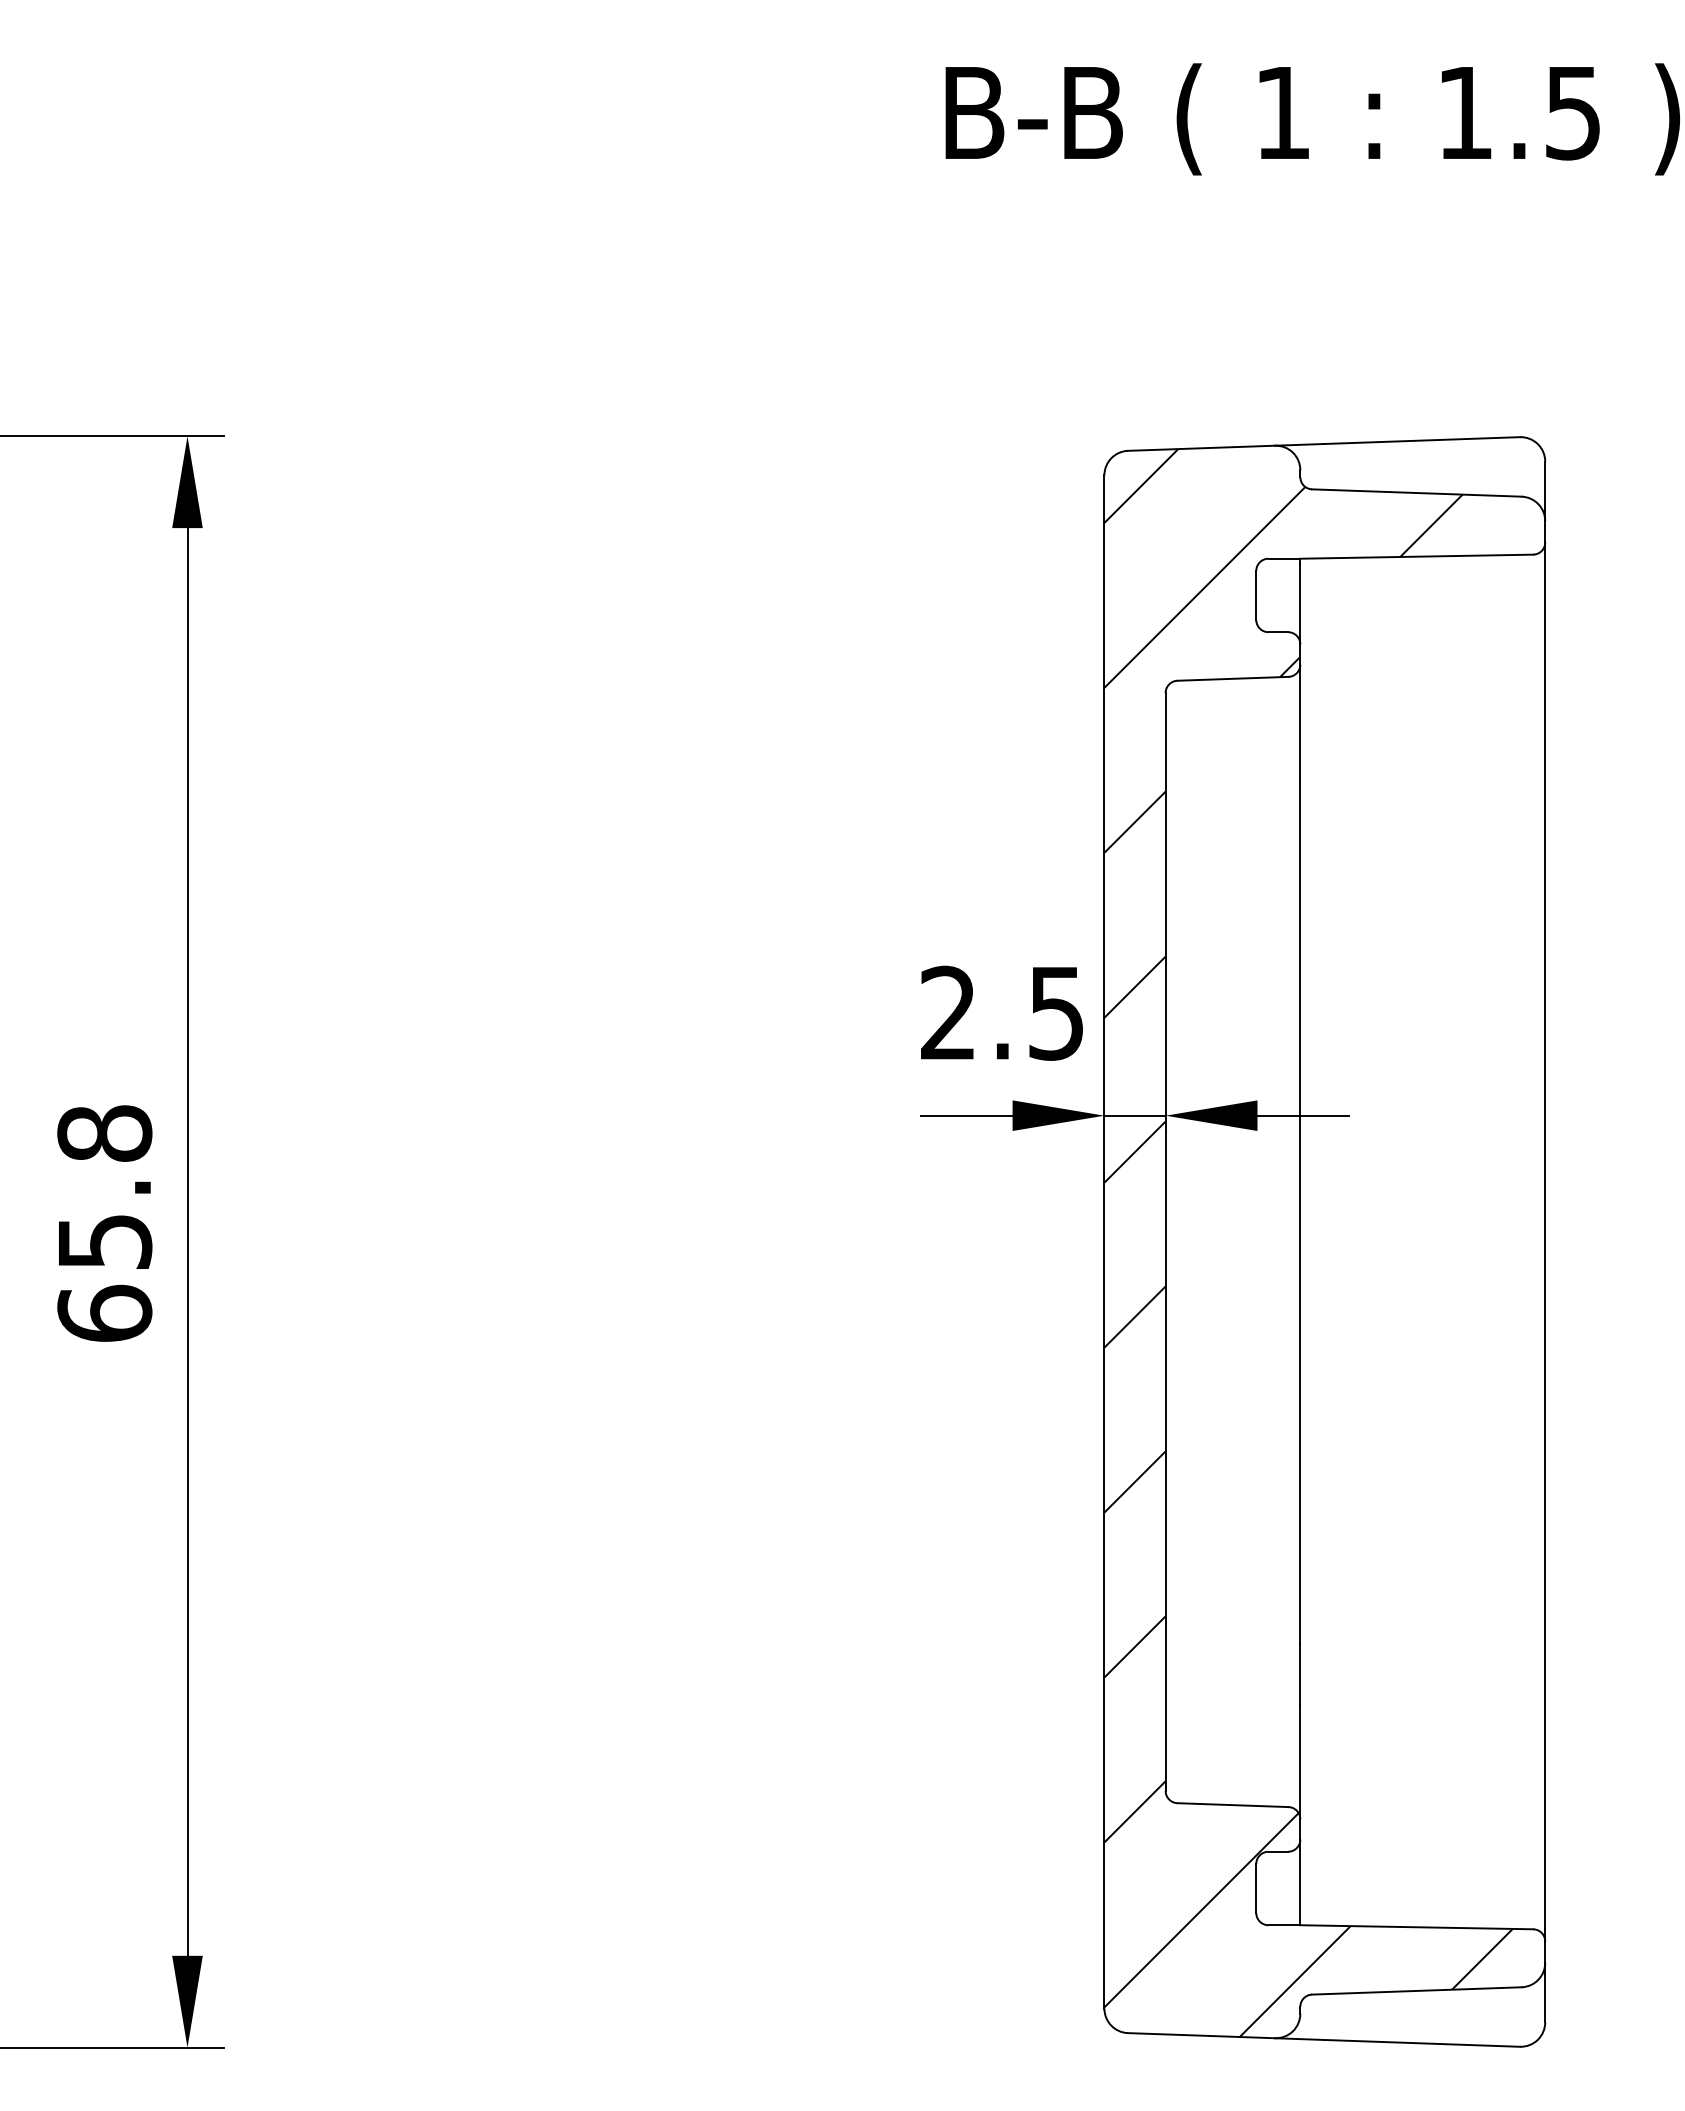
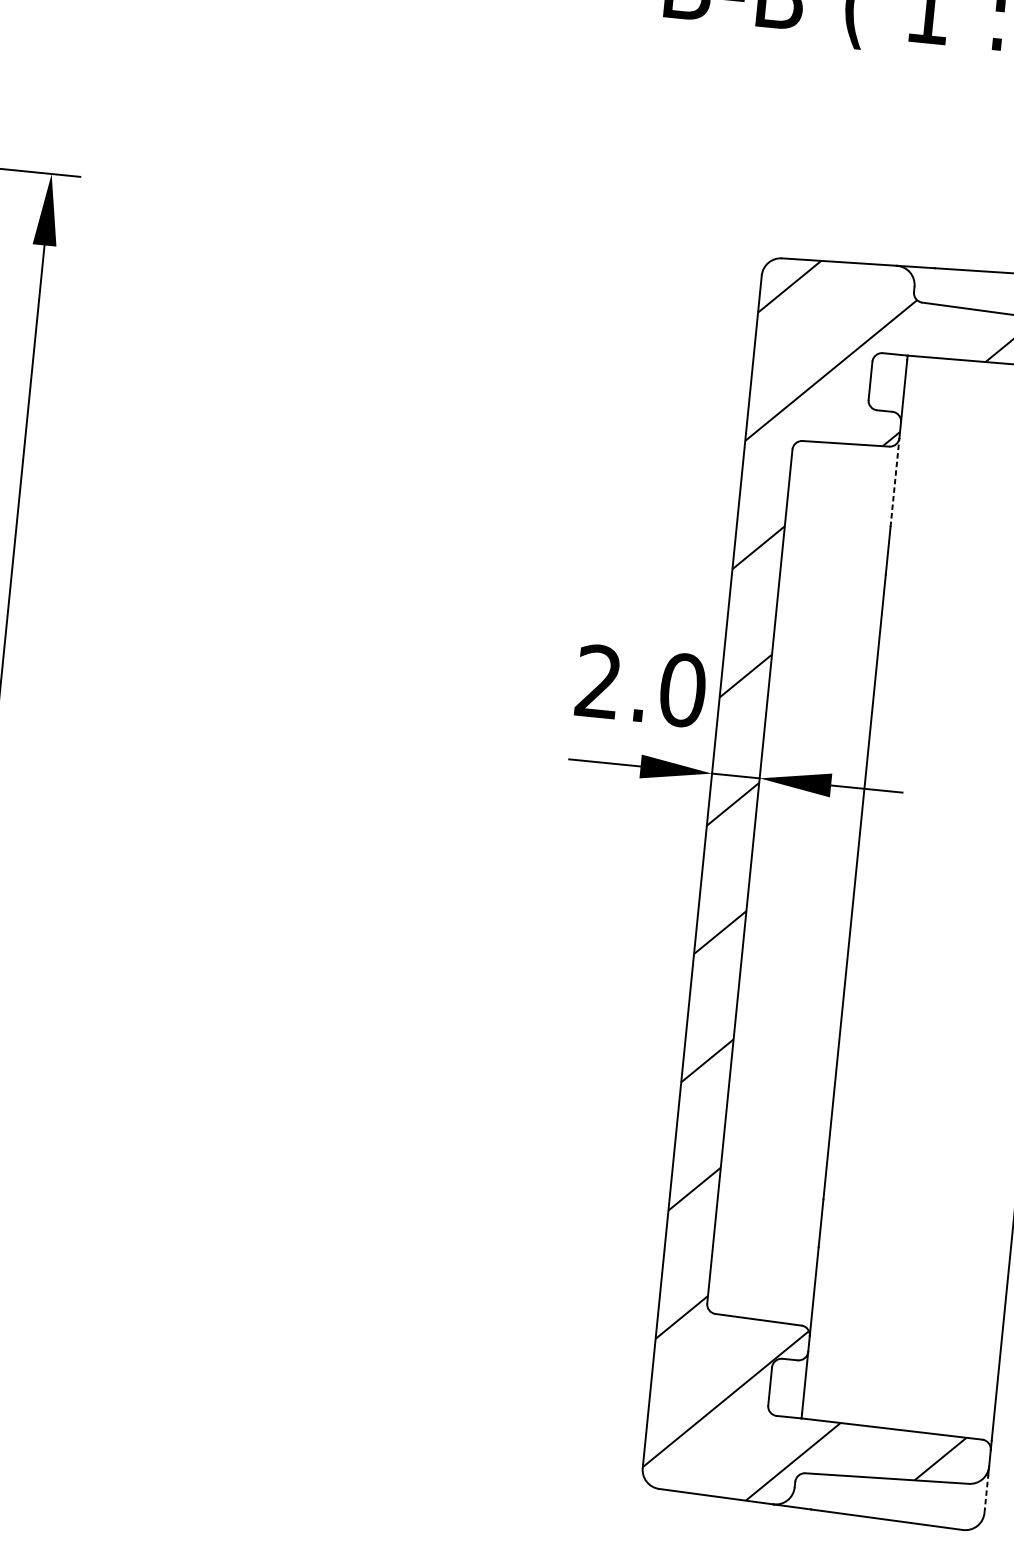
line: (1300, 721) -> (895, 482), solid -> dashed
text: (1056, 1012) -> (682, 689), 2.5 -> 2.0
line: (1545, 1997) -> (986, 1493), solid -> dashed

